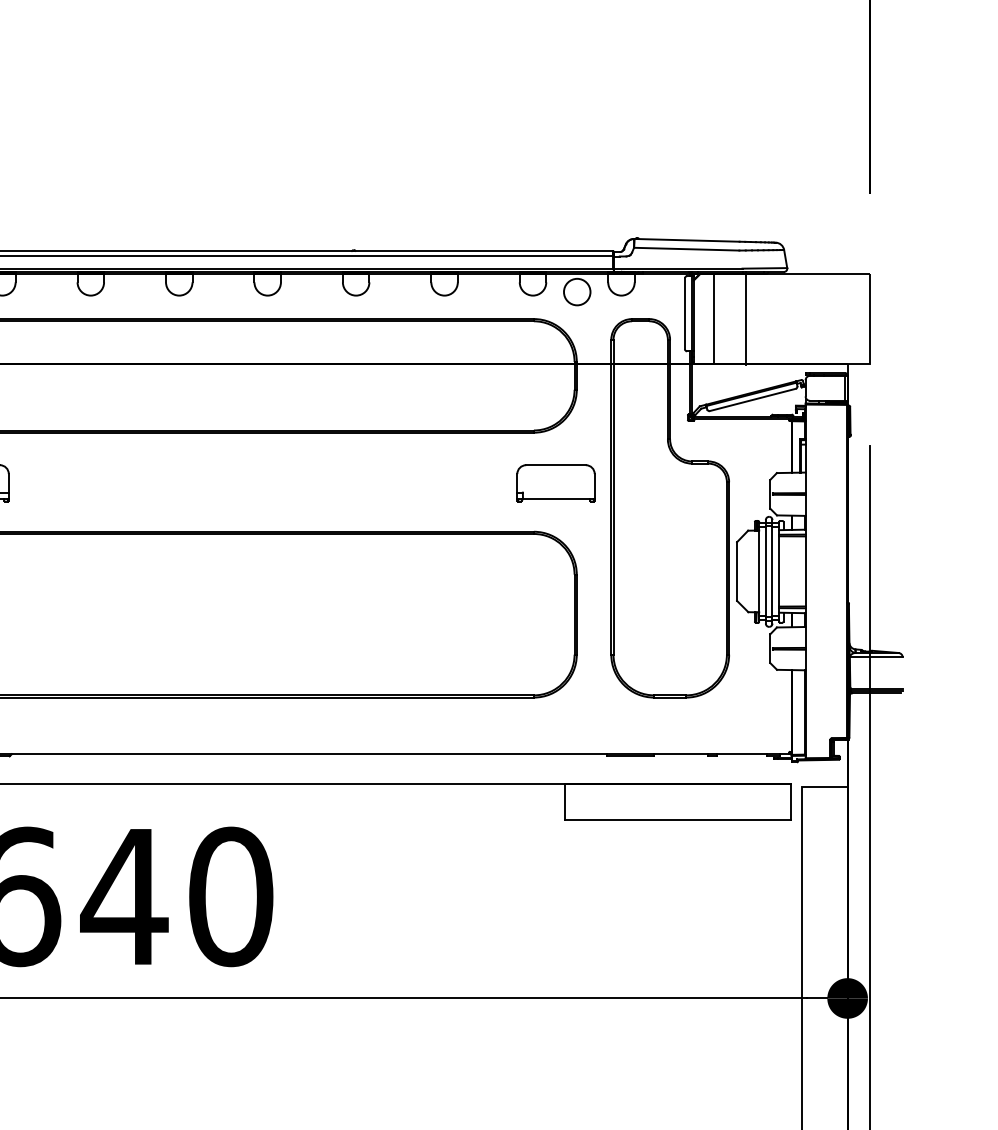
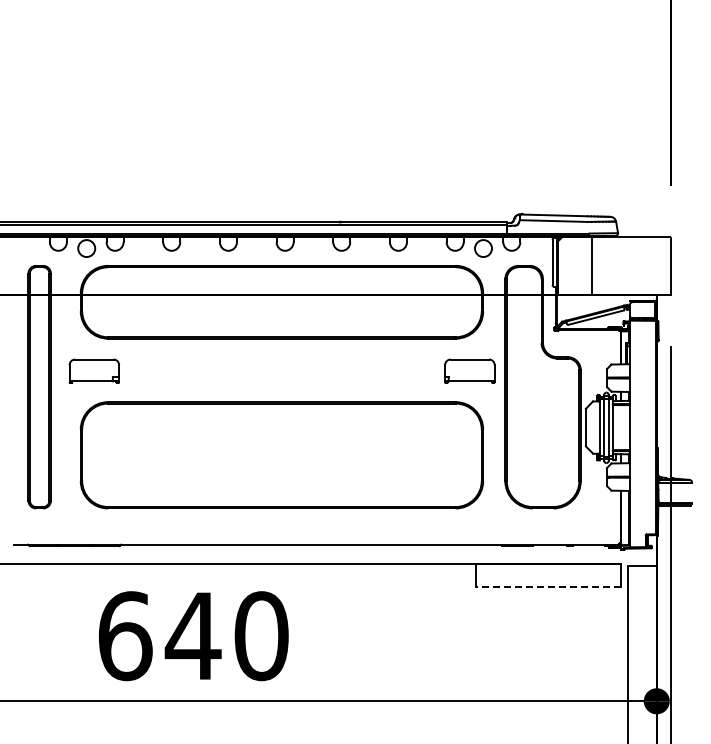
line: (714, 318) -> (571, 265), removed
line: (677, 820) -> (547, 587), solid -> dashed

